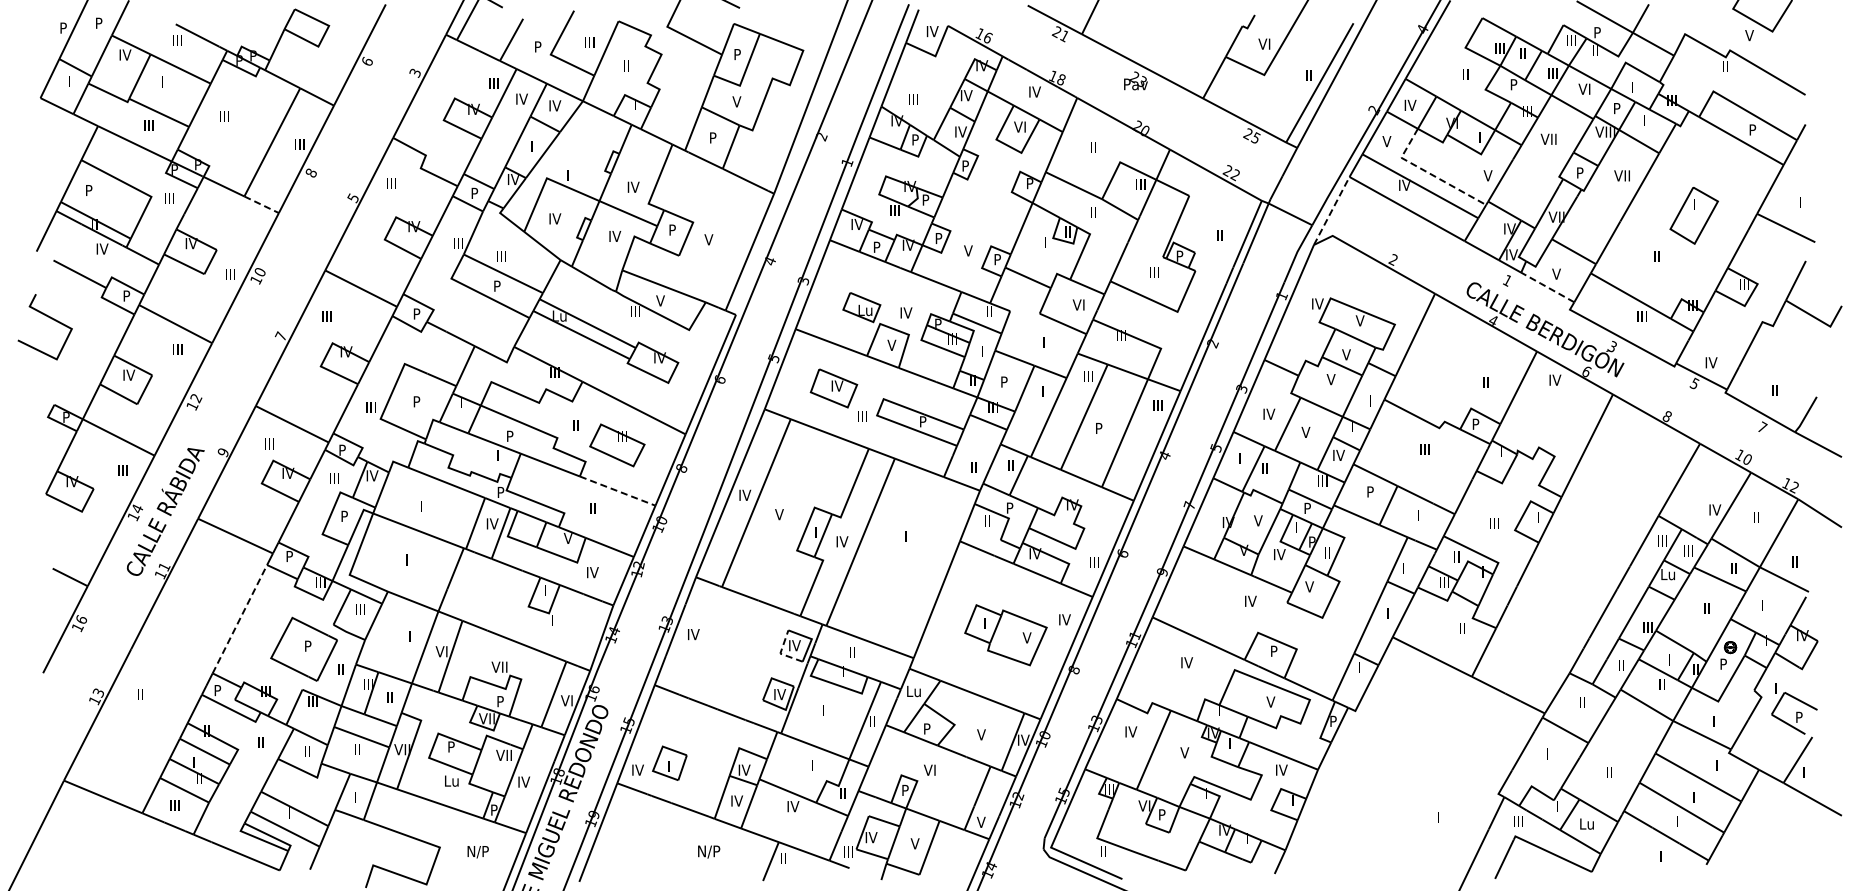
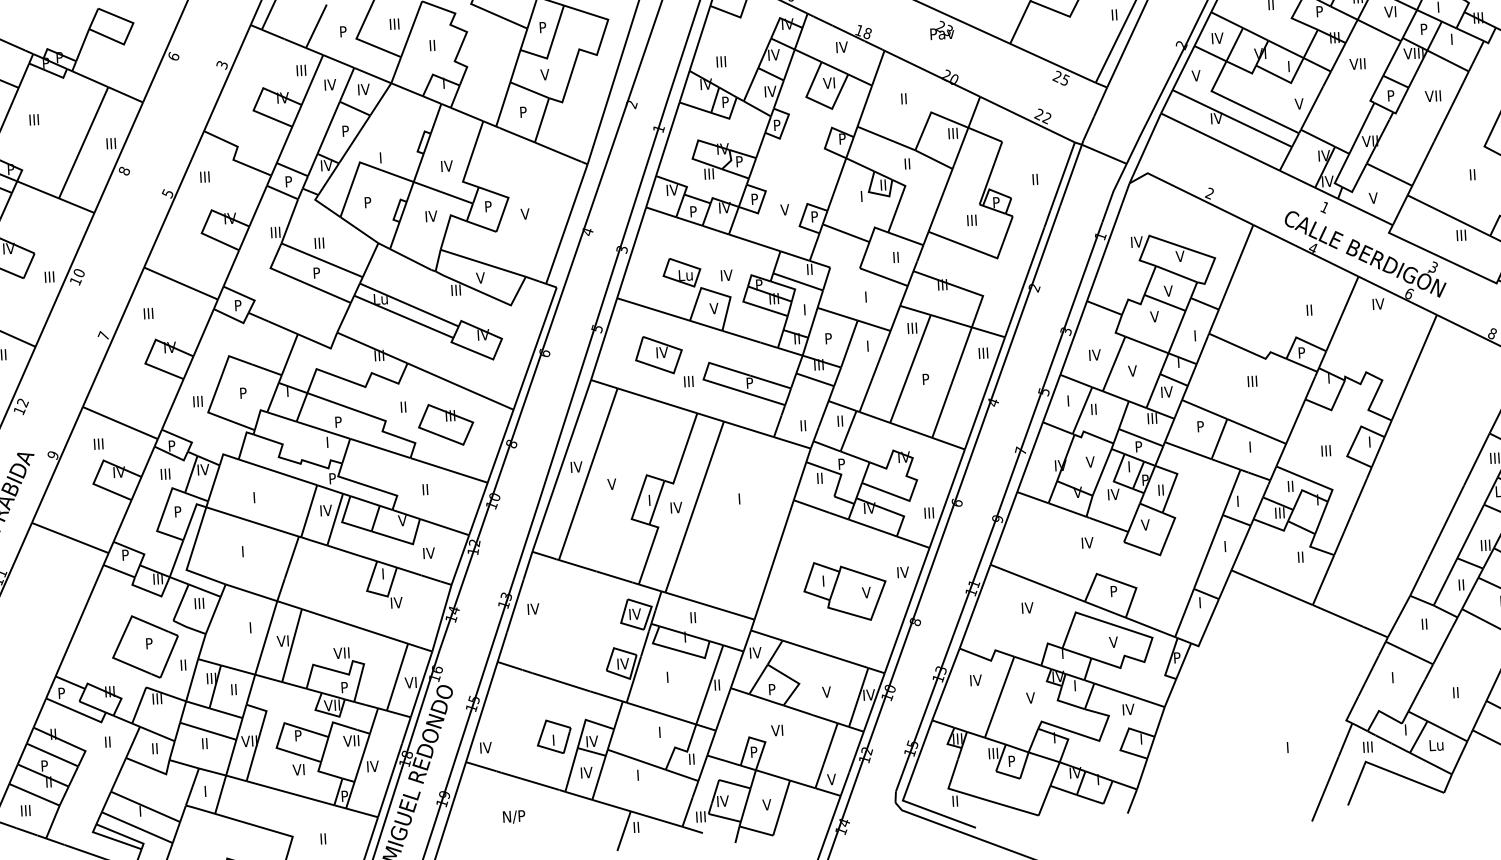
text: (534, 145) -> (345, 130), I -> P
line: (1428, 172) -> (1239, 104), dashed -> solid
line: (262, 204) -> (77, 205), dashed -> solid
line: (1331, 210) -> (1145, 147), dashed -> solid
text: (555, 218) -> (370, 201), IV -> P
line: (1546, 286) -> (1364, 211), dashed -> solid
text: (1078, 304) -> (898, 256), VI -> II
line: (617, 491) -> (448, 470), dashed -> solid
line: (239, 619) -> (79, 621), dashed -> solid
text: (557, 619) -> (396, 602), I -> IV
line: (780, 653) -> (621, 622), dashed -> solid
text: (914, 691) -> (757, 652), Lu -> IV
text: (196, 761) -> (44, 765), I -> P
part: (669, 762) -> (553, 736), moved
text: (450, 780) -> (299, 769), Lu -> VI
text: (1144, 805) -> (993, 753), VI -> III
text: (793, 806) -> (643, 774), IV -> I
text: (709, 851) -> (514, 816), moved
text: (477, 852) -> (330, 839), N/P -> II

